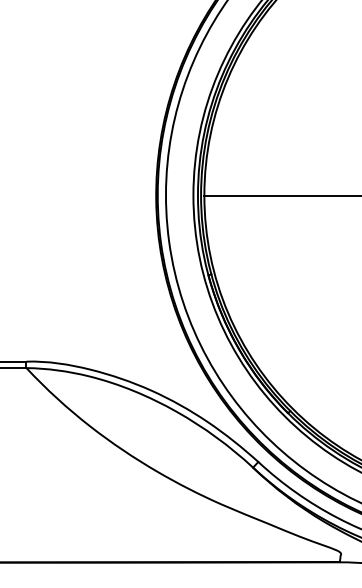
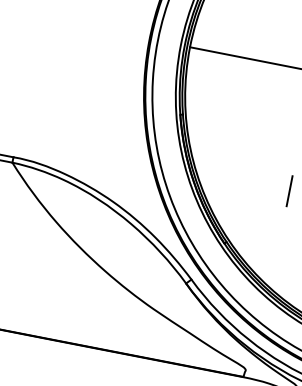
line: (351, 338) -> (289, 191), added

